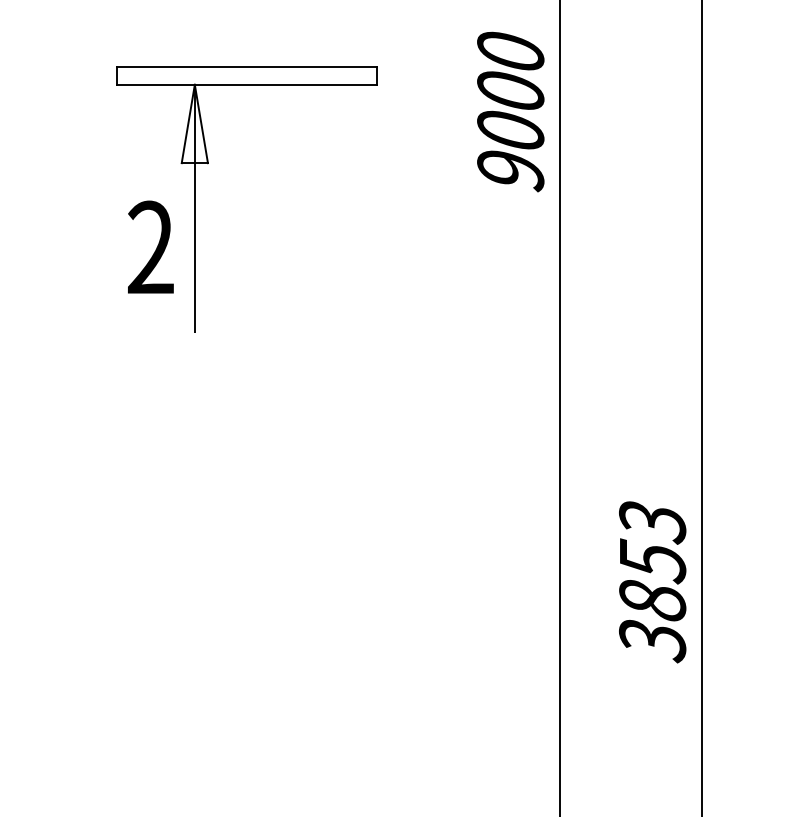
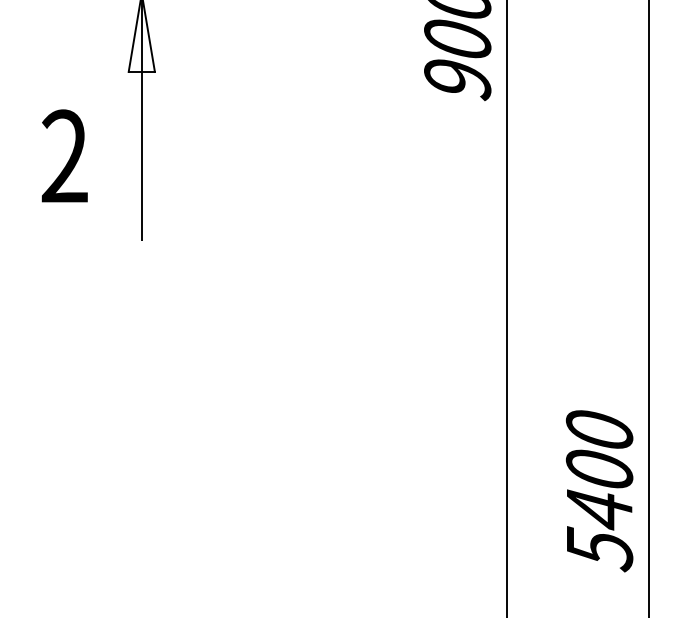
text: (150, 246) -> (64, 155), moved
text: (652, 582) -> (599, 491), 3853 -> 5400

